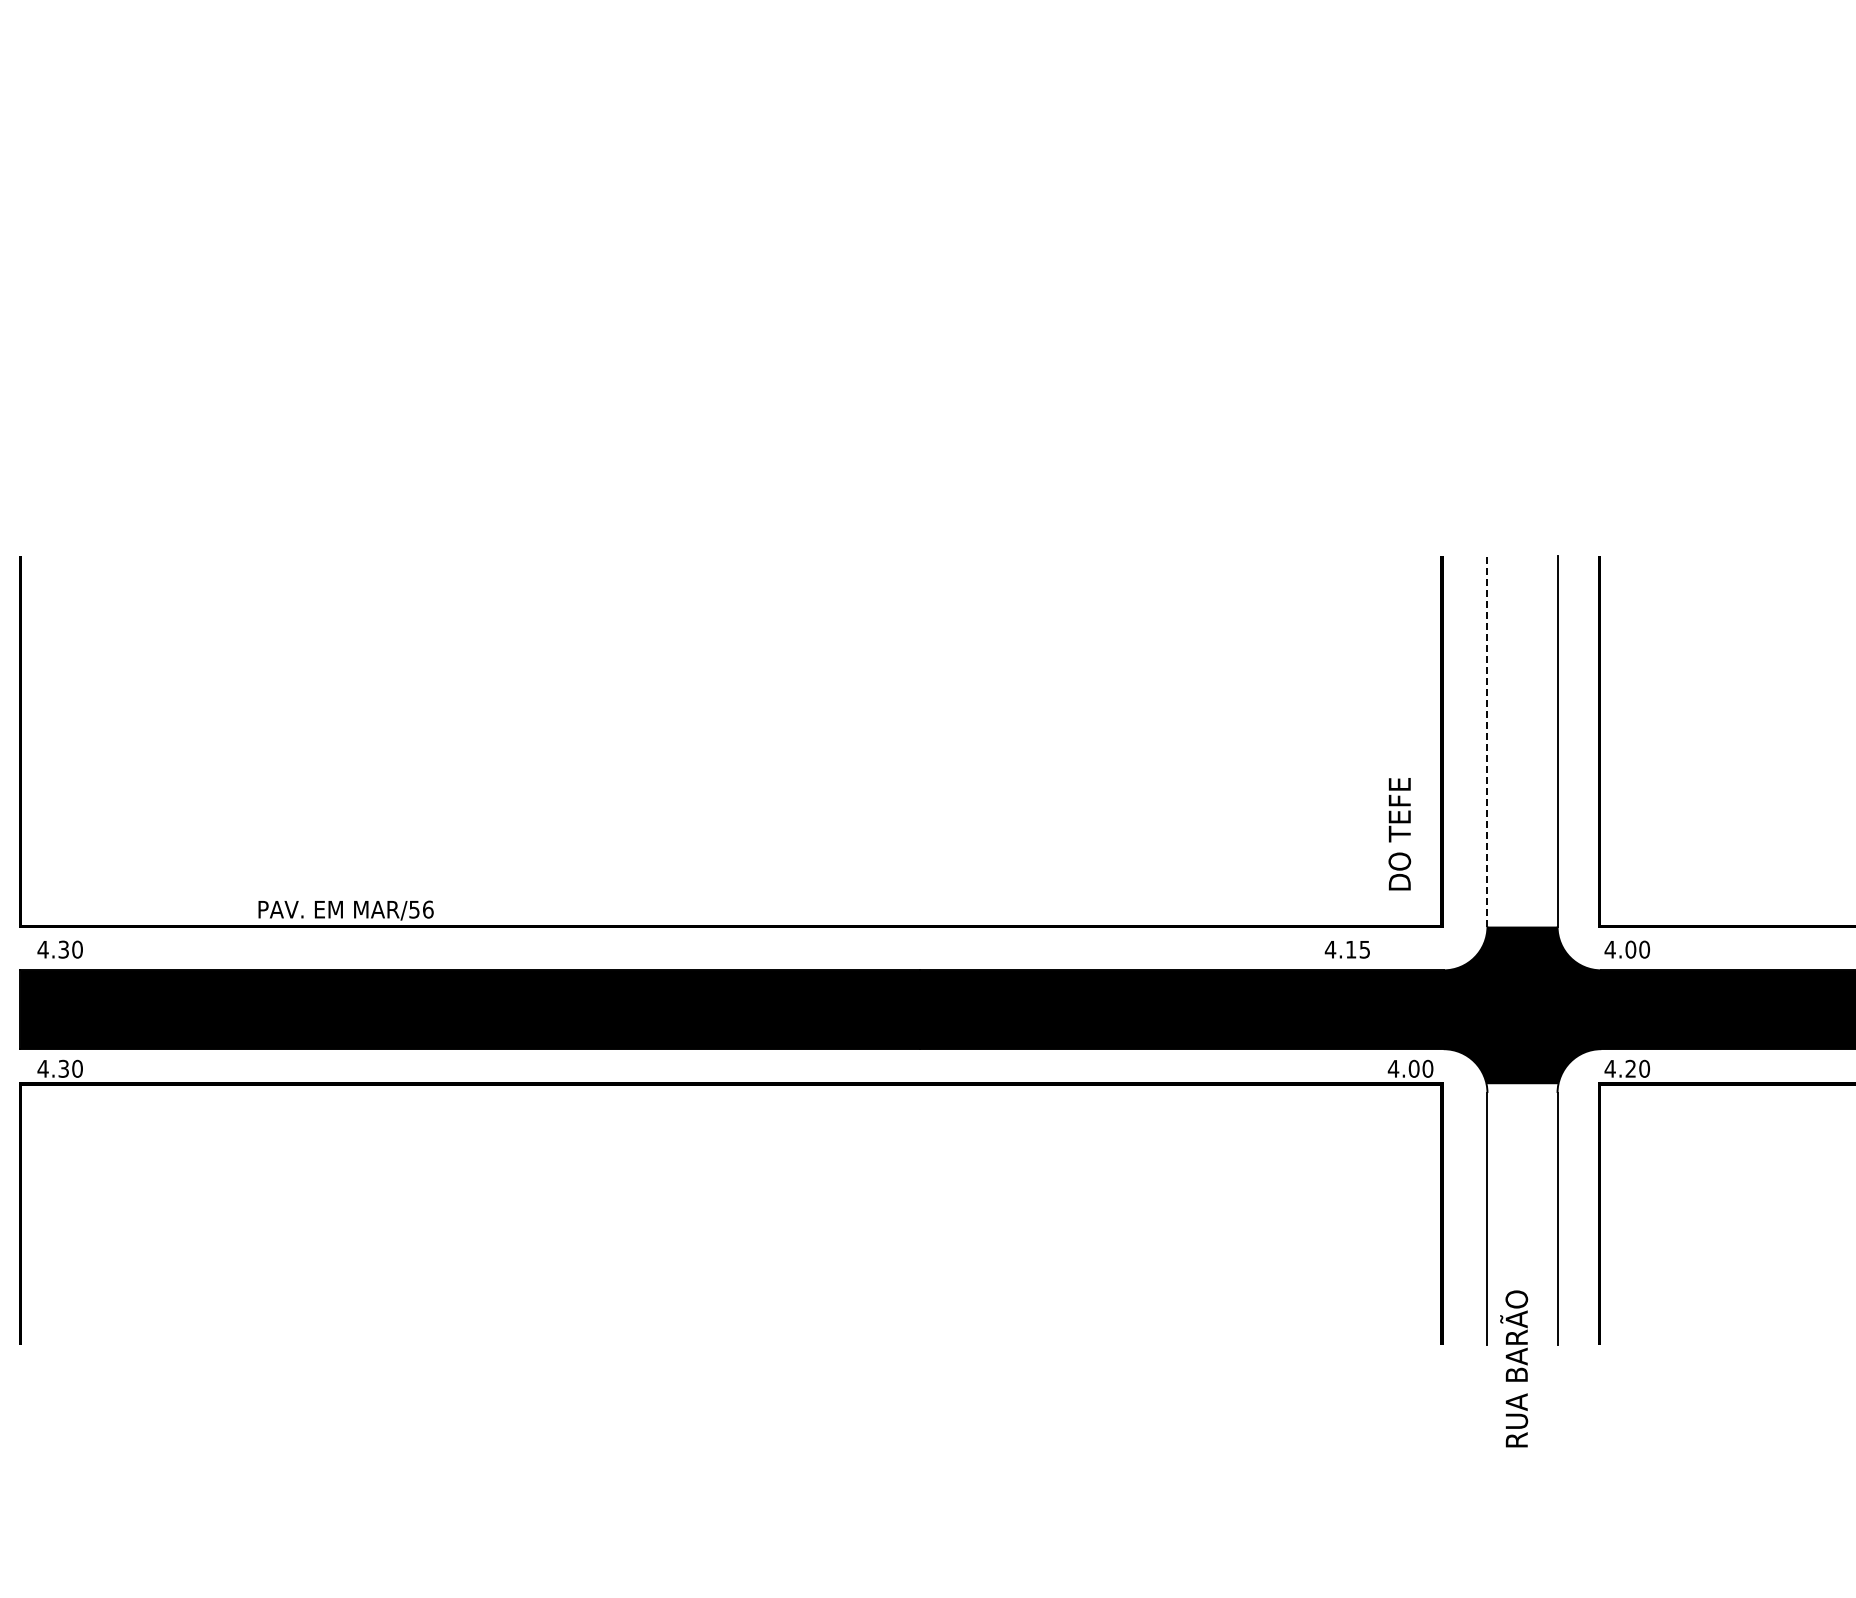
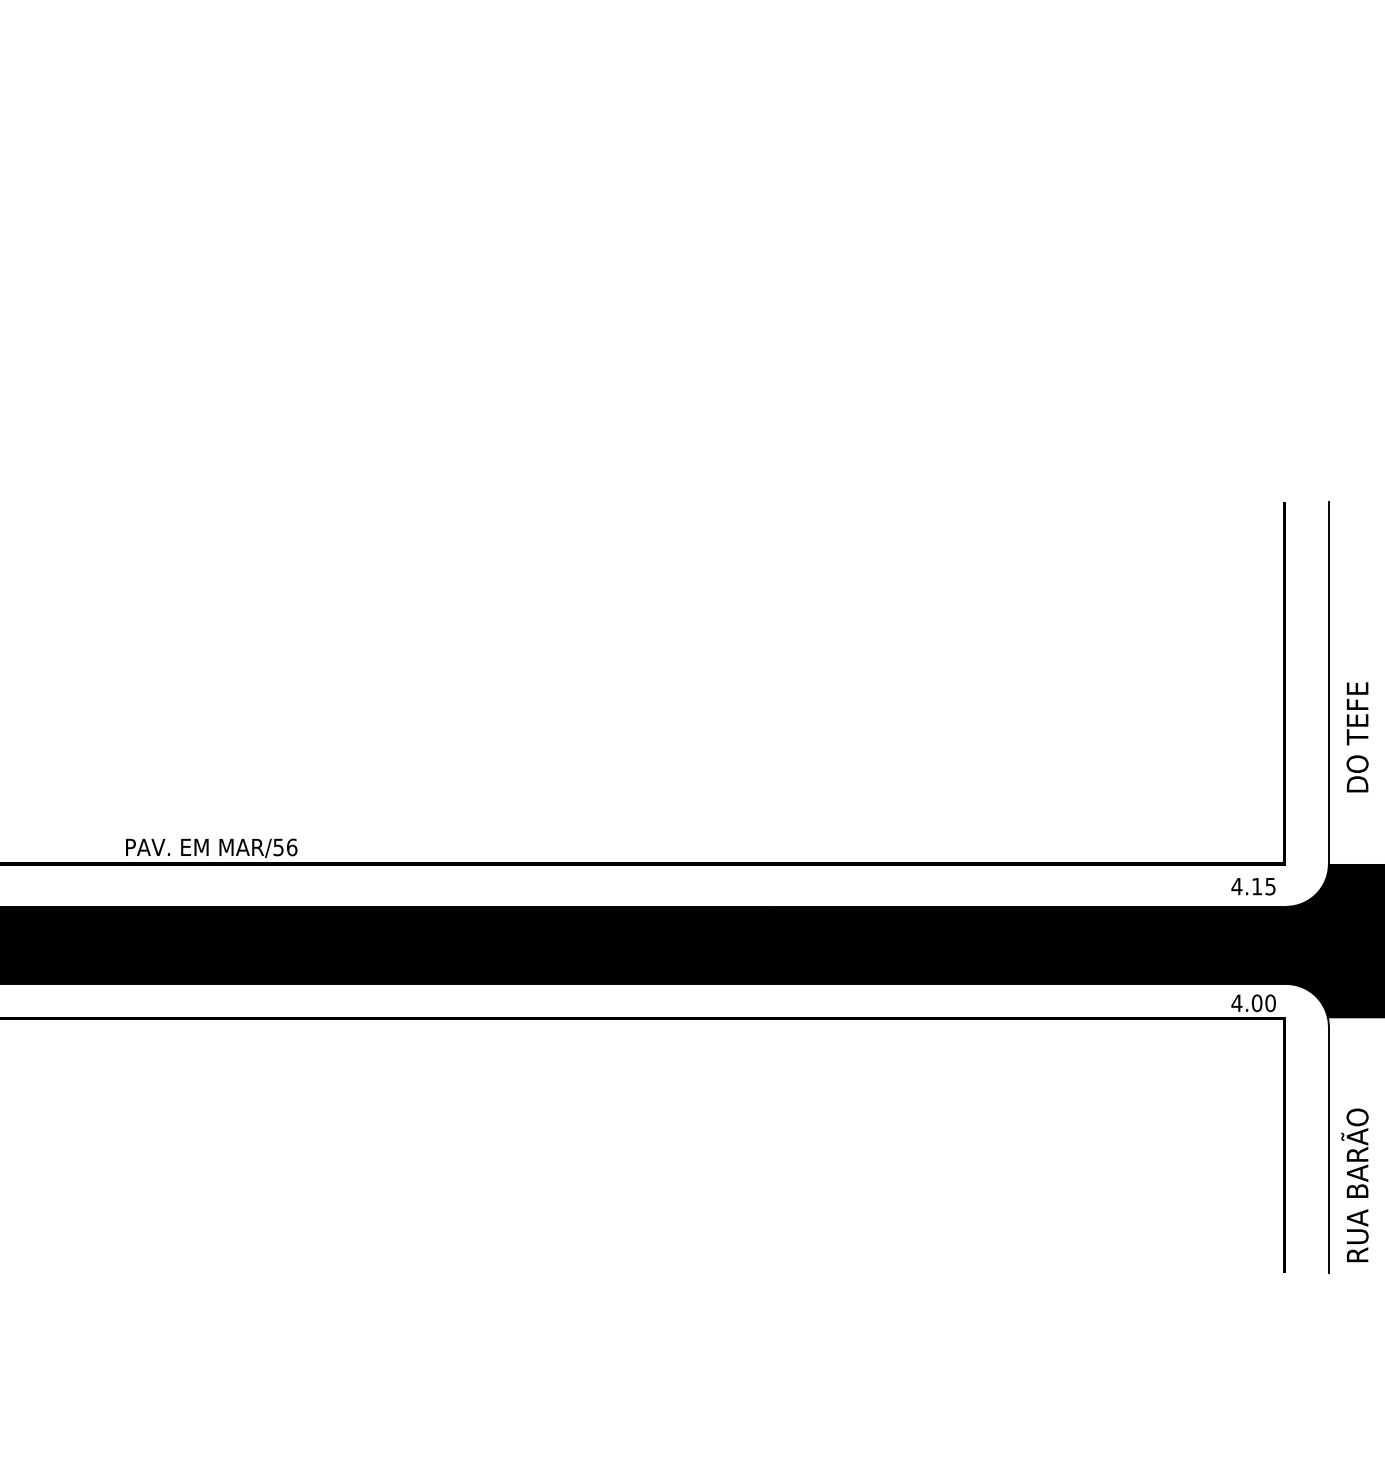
line: (1487, 740) -> (1328, 681), dashed -> solid
text: (1399, 834) -> (1357, 737), moved
text: (1346, 949) -> (1252, 886), moved
text: (1514, 1368) -> (1355, 1184), moved

